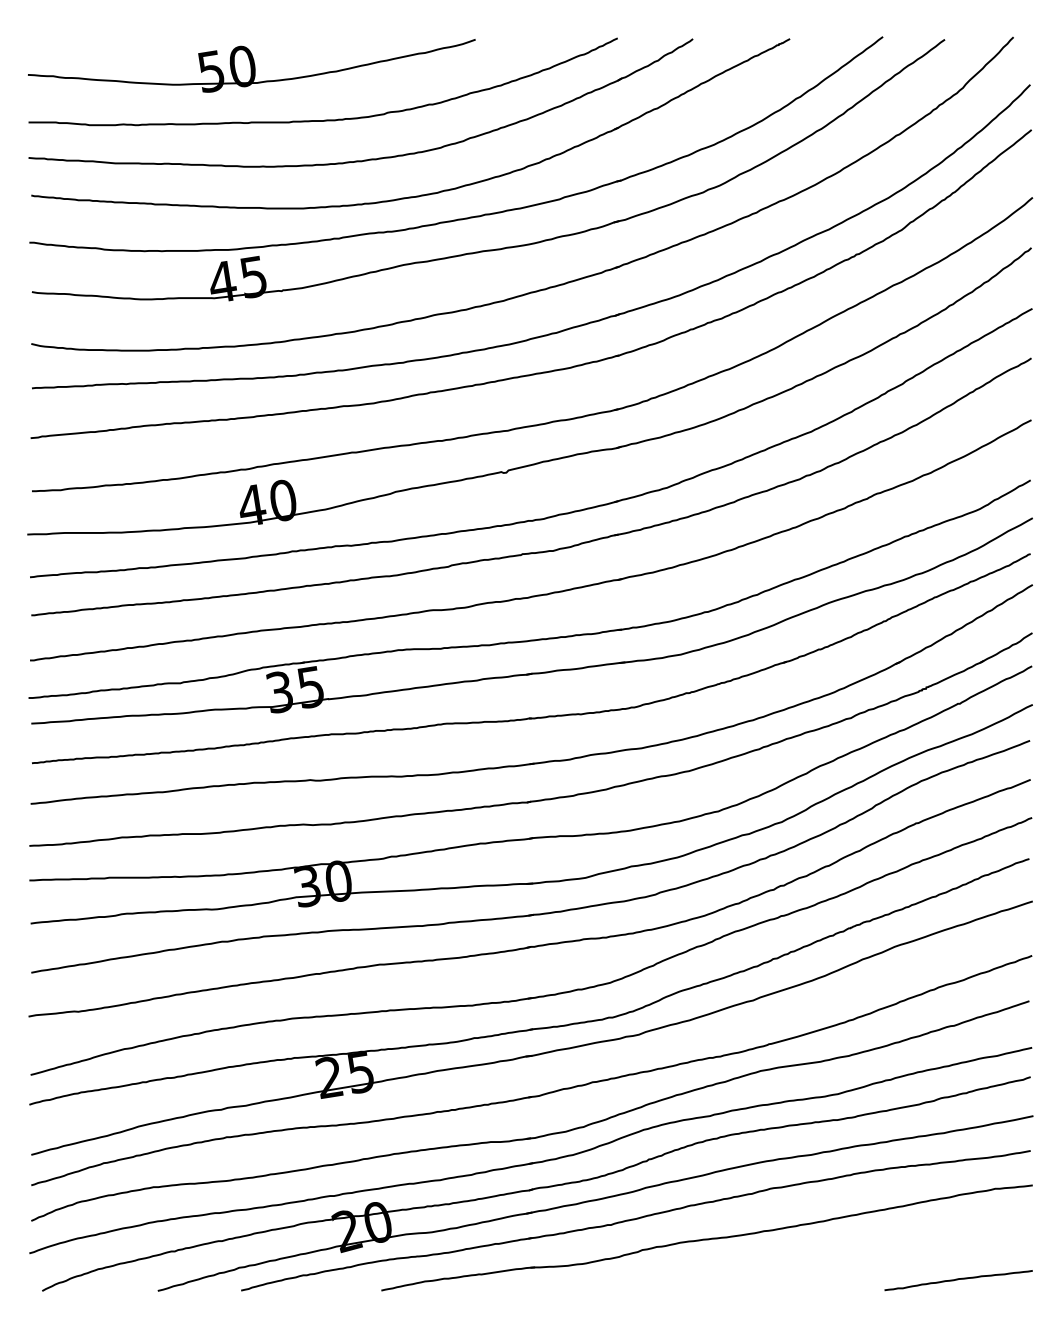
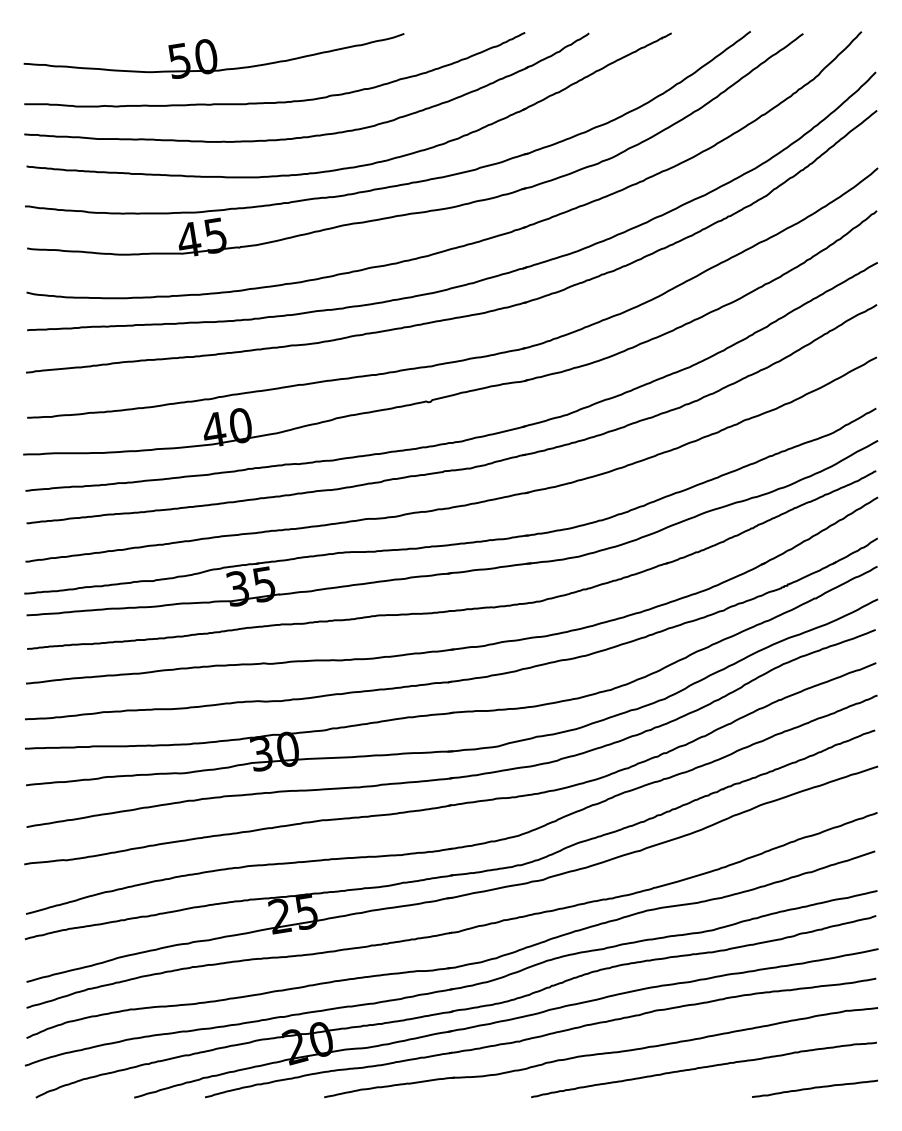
curve: (827, 1256) -> (703, 1068), added

